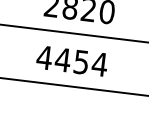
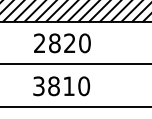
text: (72, 61) -> (61, 86), 4454 -> 3810

